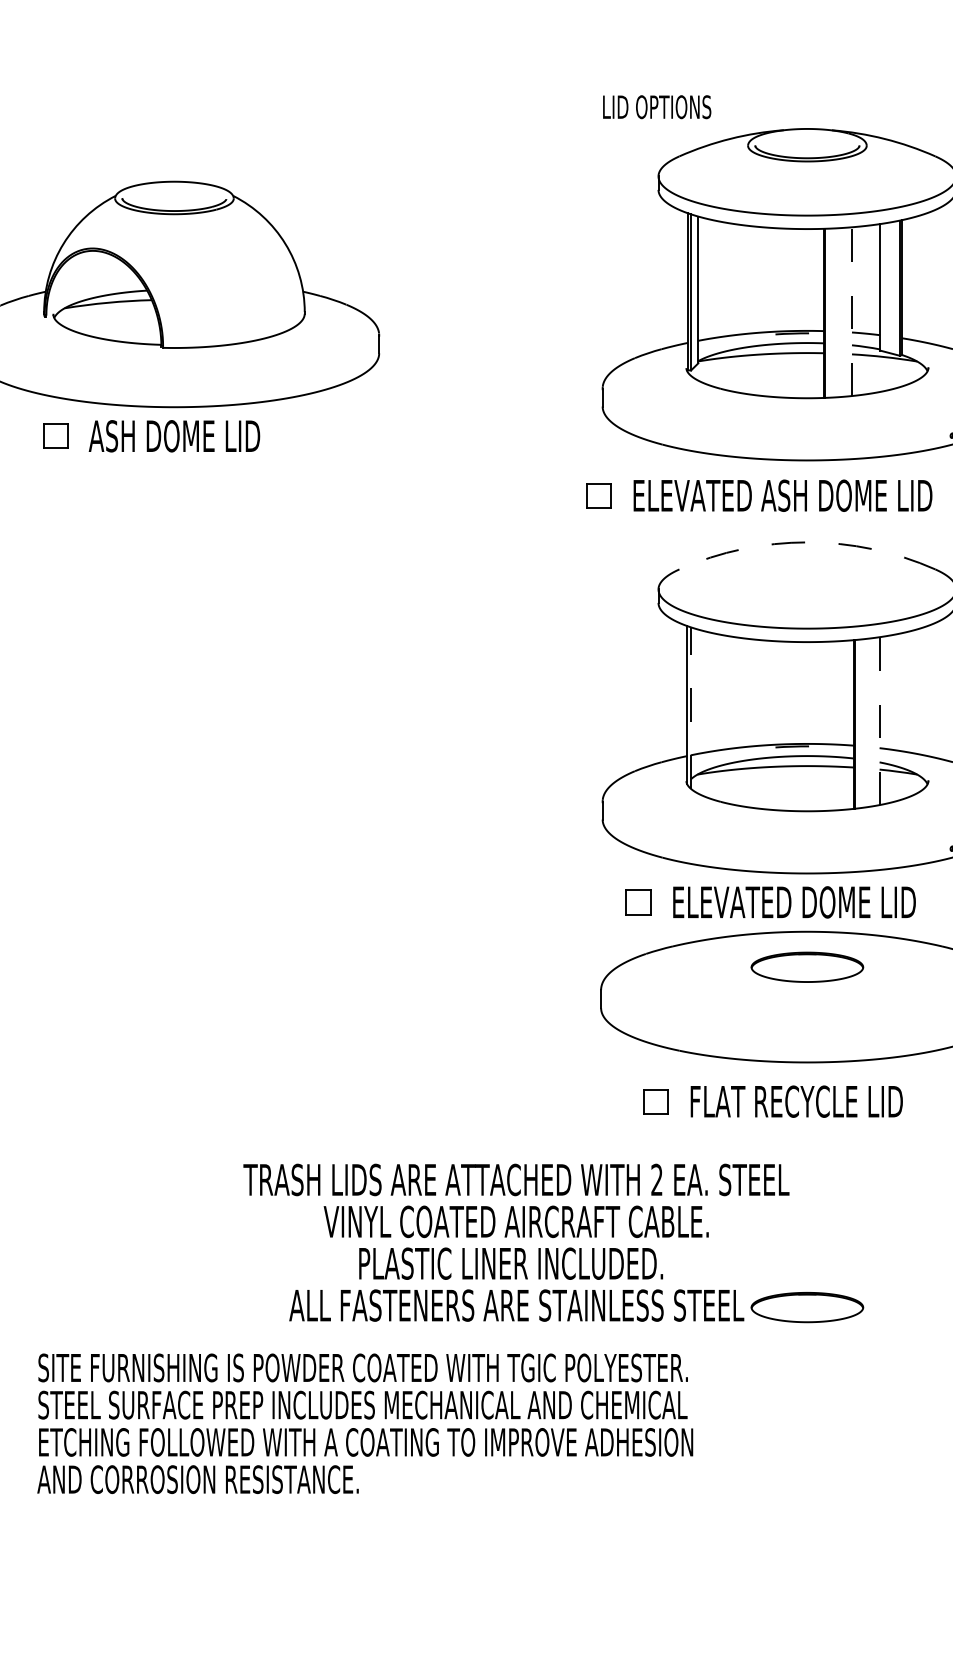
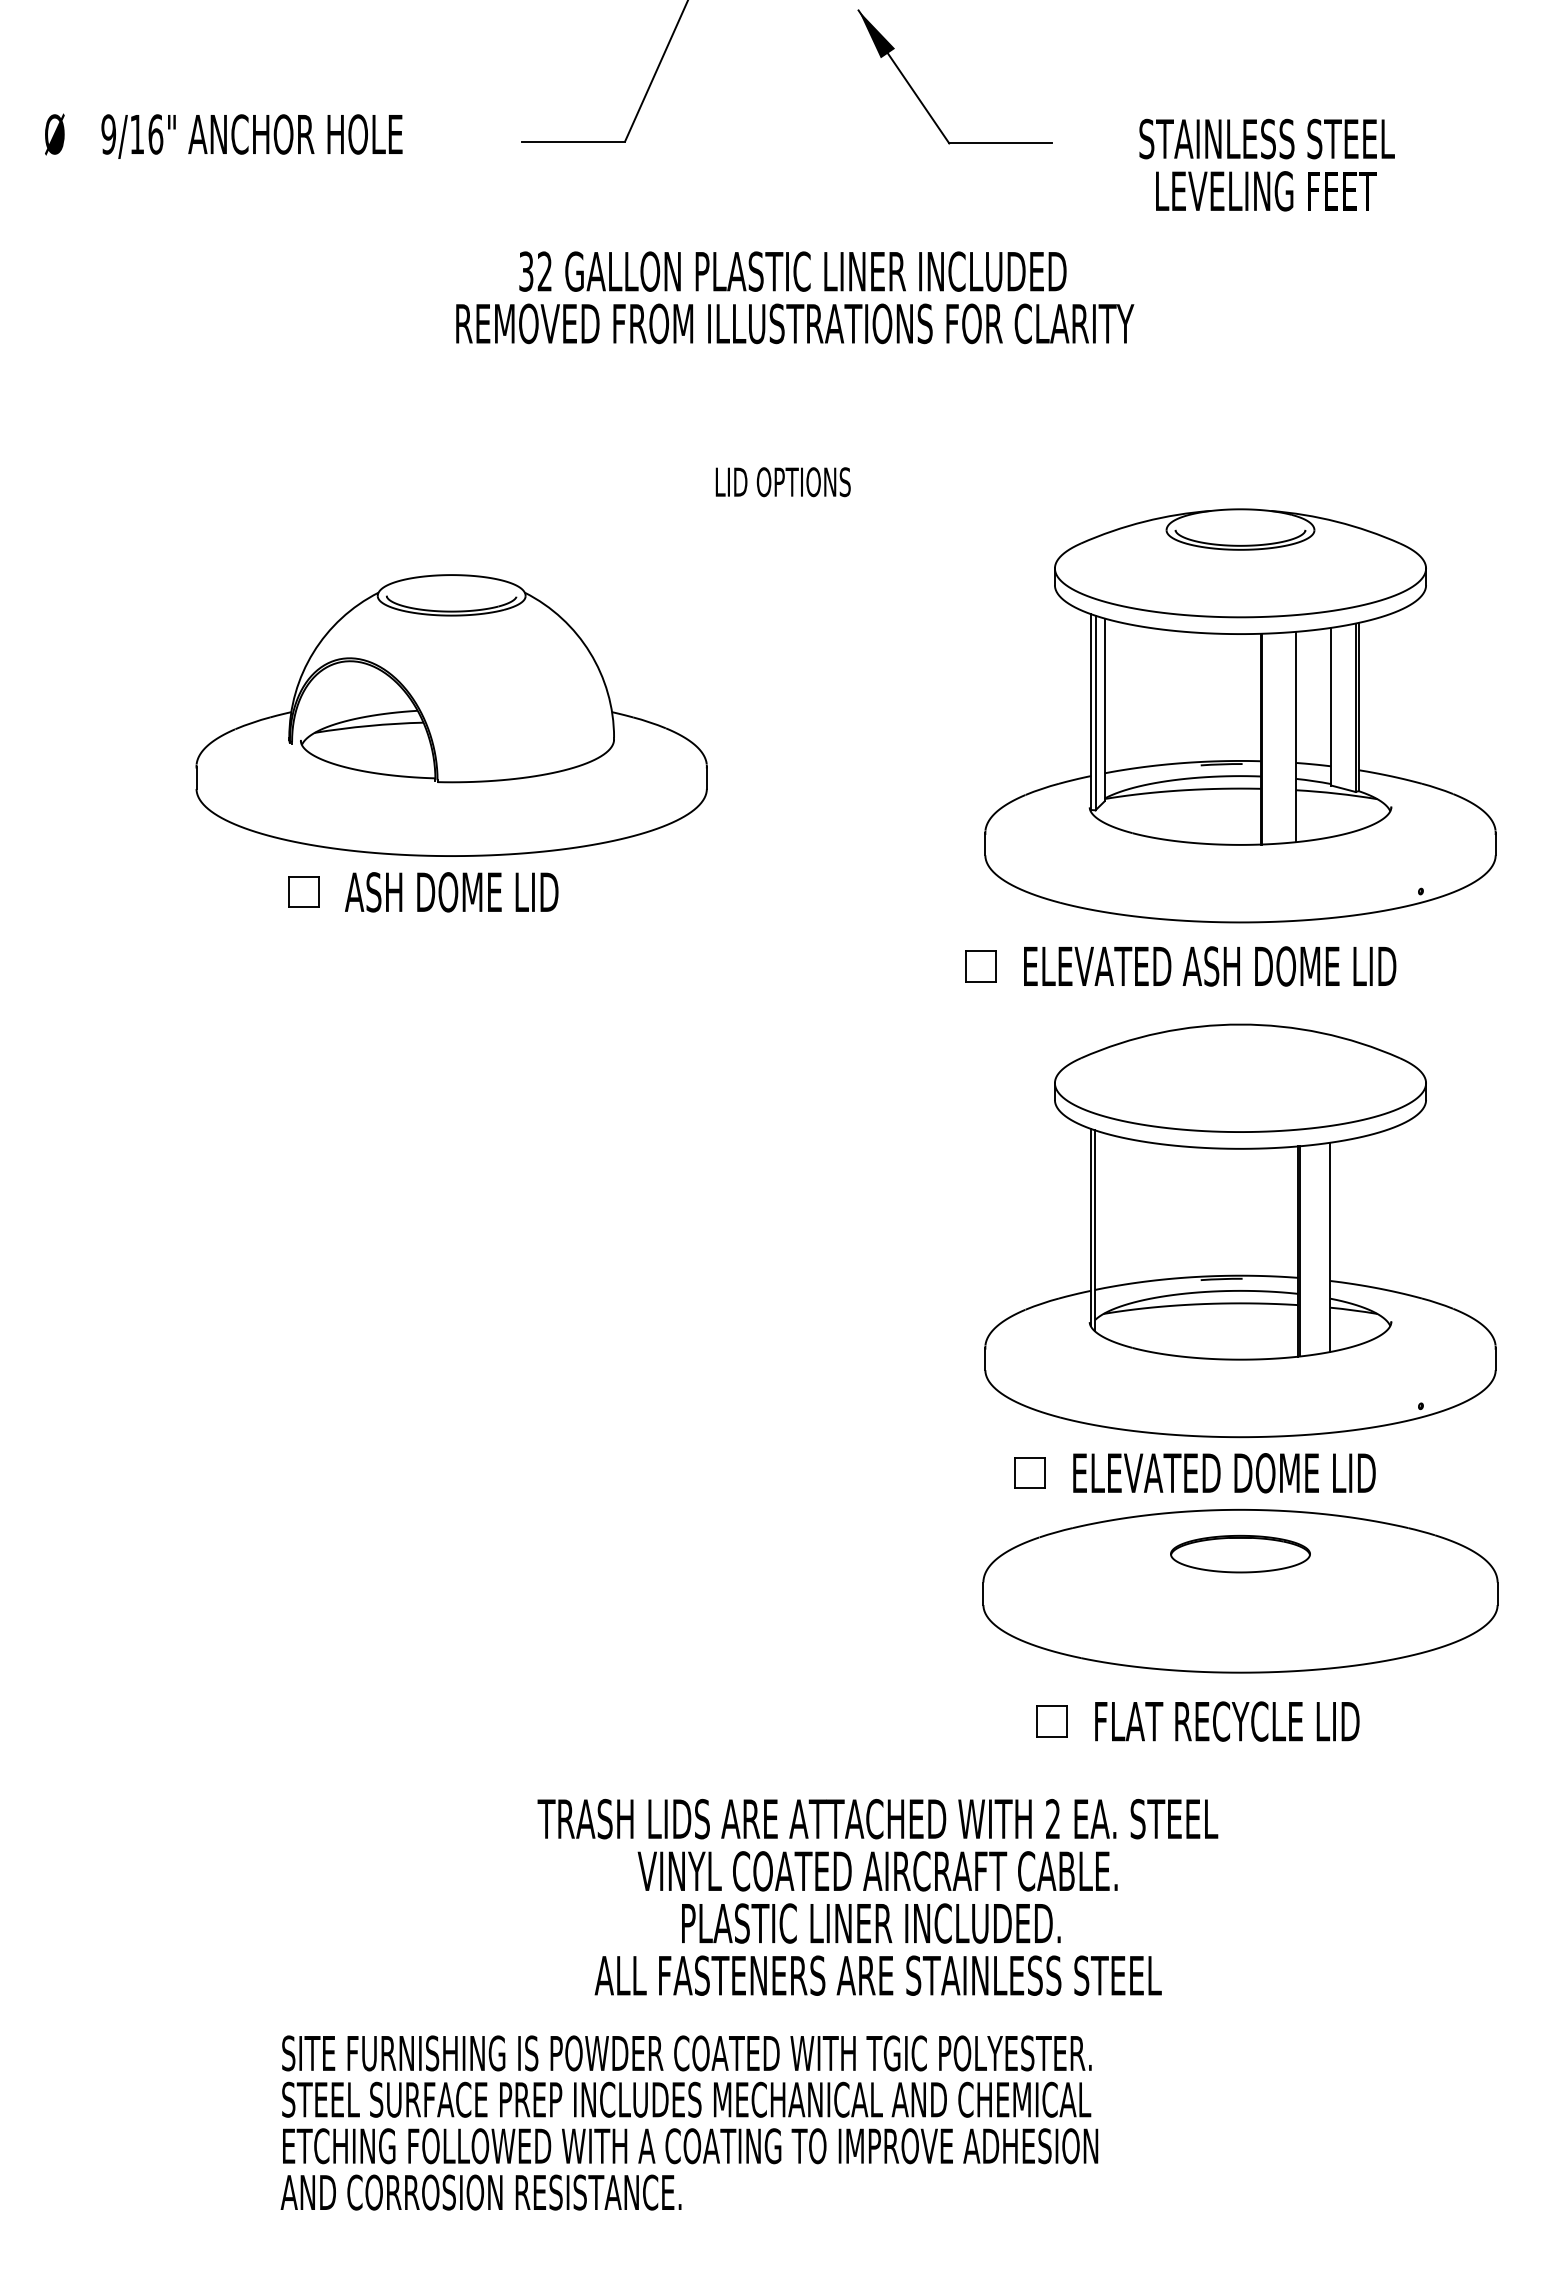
text: (656, 107) -> (782, 482), moved
line: (852, 311) -> (1296, 736), dashed -> solid
arc: (807, 542) -> (1240, 1024), dashed -> solid
line: (691, 707) -> (1095, 1230), dashed -> solid
line: (879, 721) -> (1330, 1247), dashed -> solid
part: (807, 1307) -> (1240, 1977), removed

